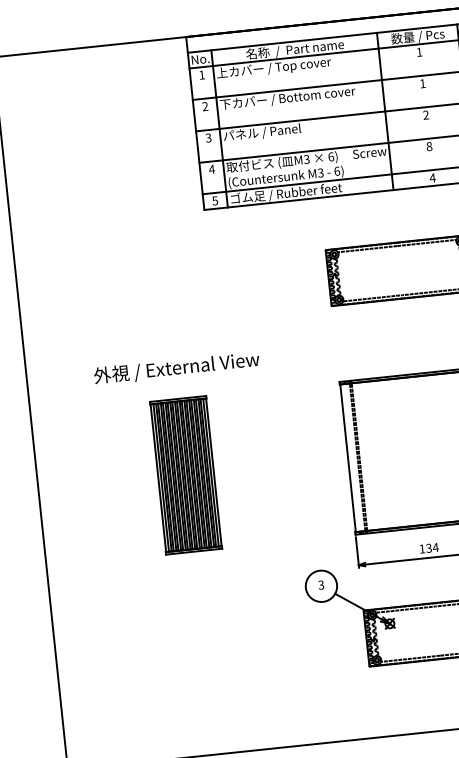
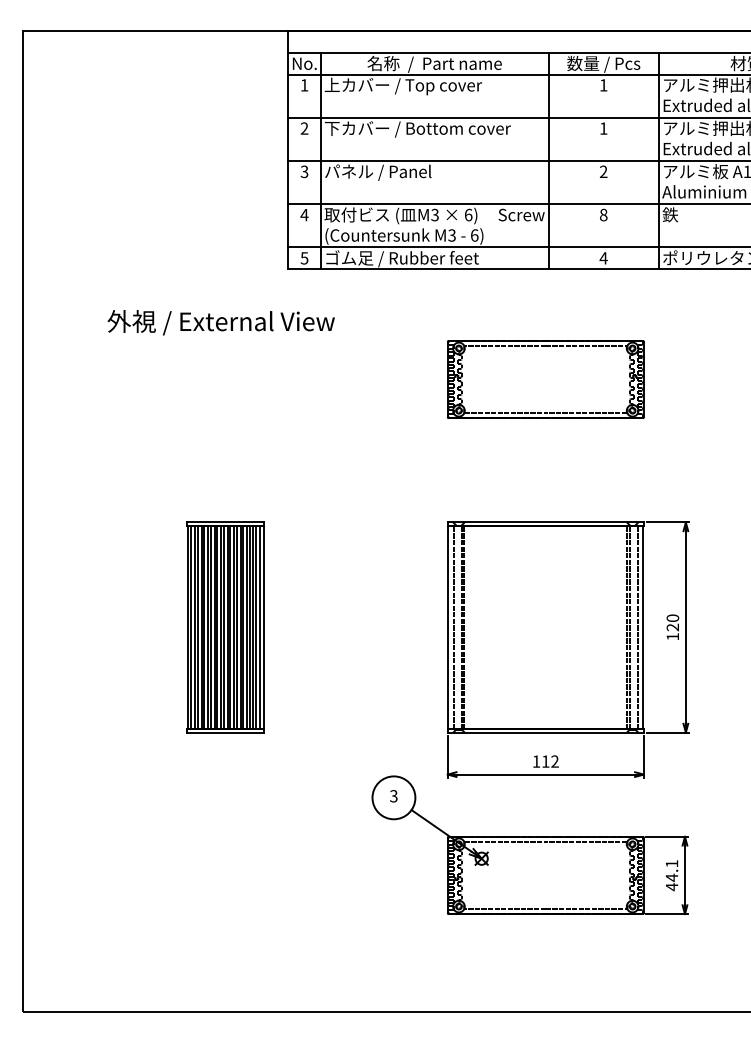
text: (176, 368) -> (220, 322), moved
line: (351, 457) -> (453, 627), added
text: (432, 547) -> (550, 761), 134 -> 112

